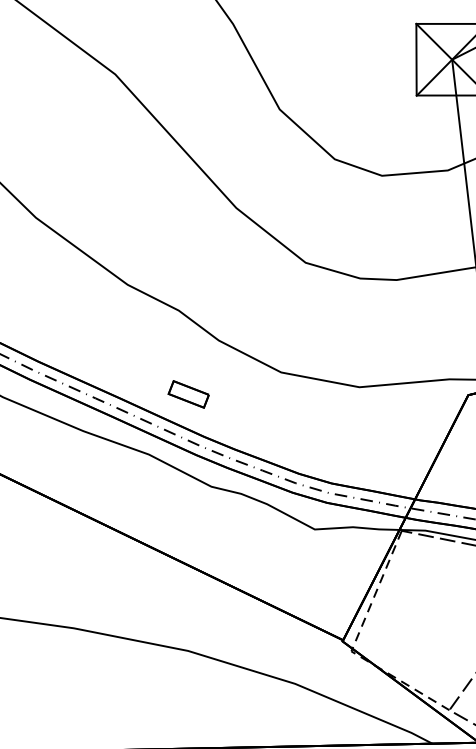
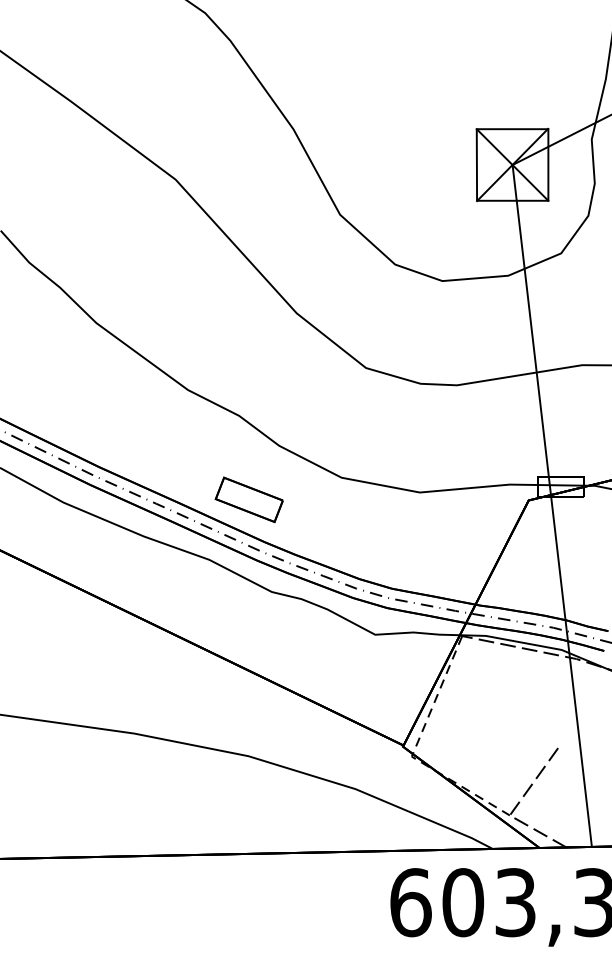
part: (188, 394) -> (248, 499), size x1.67

